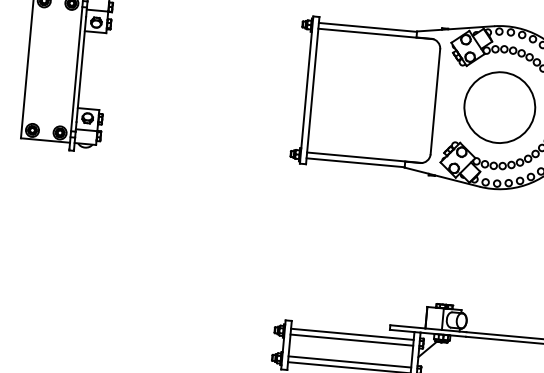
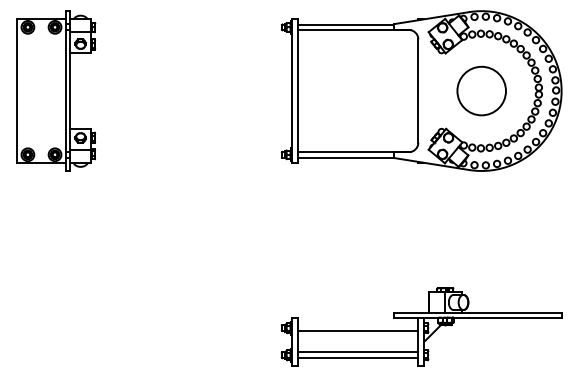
circle: (499, 107) -> (481, 90), size x0.7
line: (351, 334) -> (357, 325), removed

